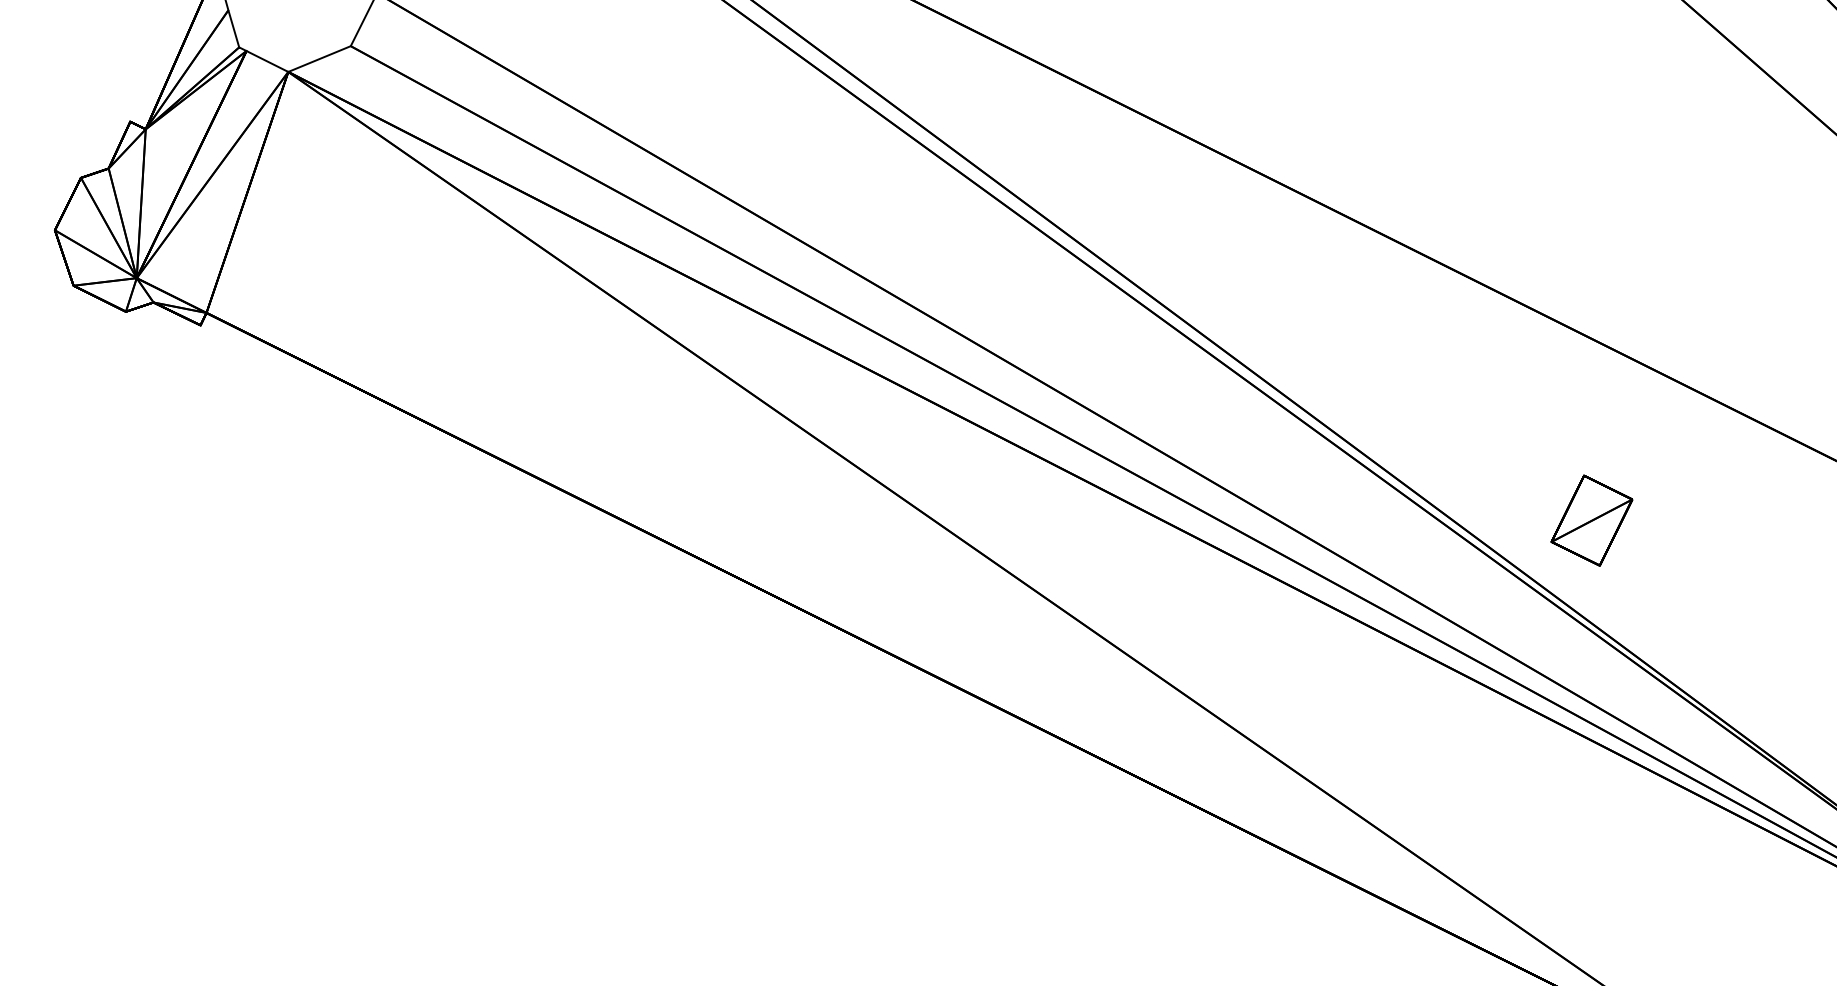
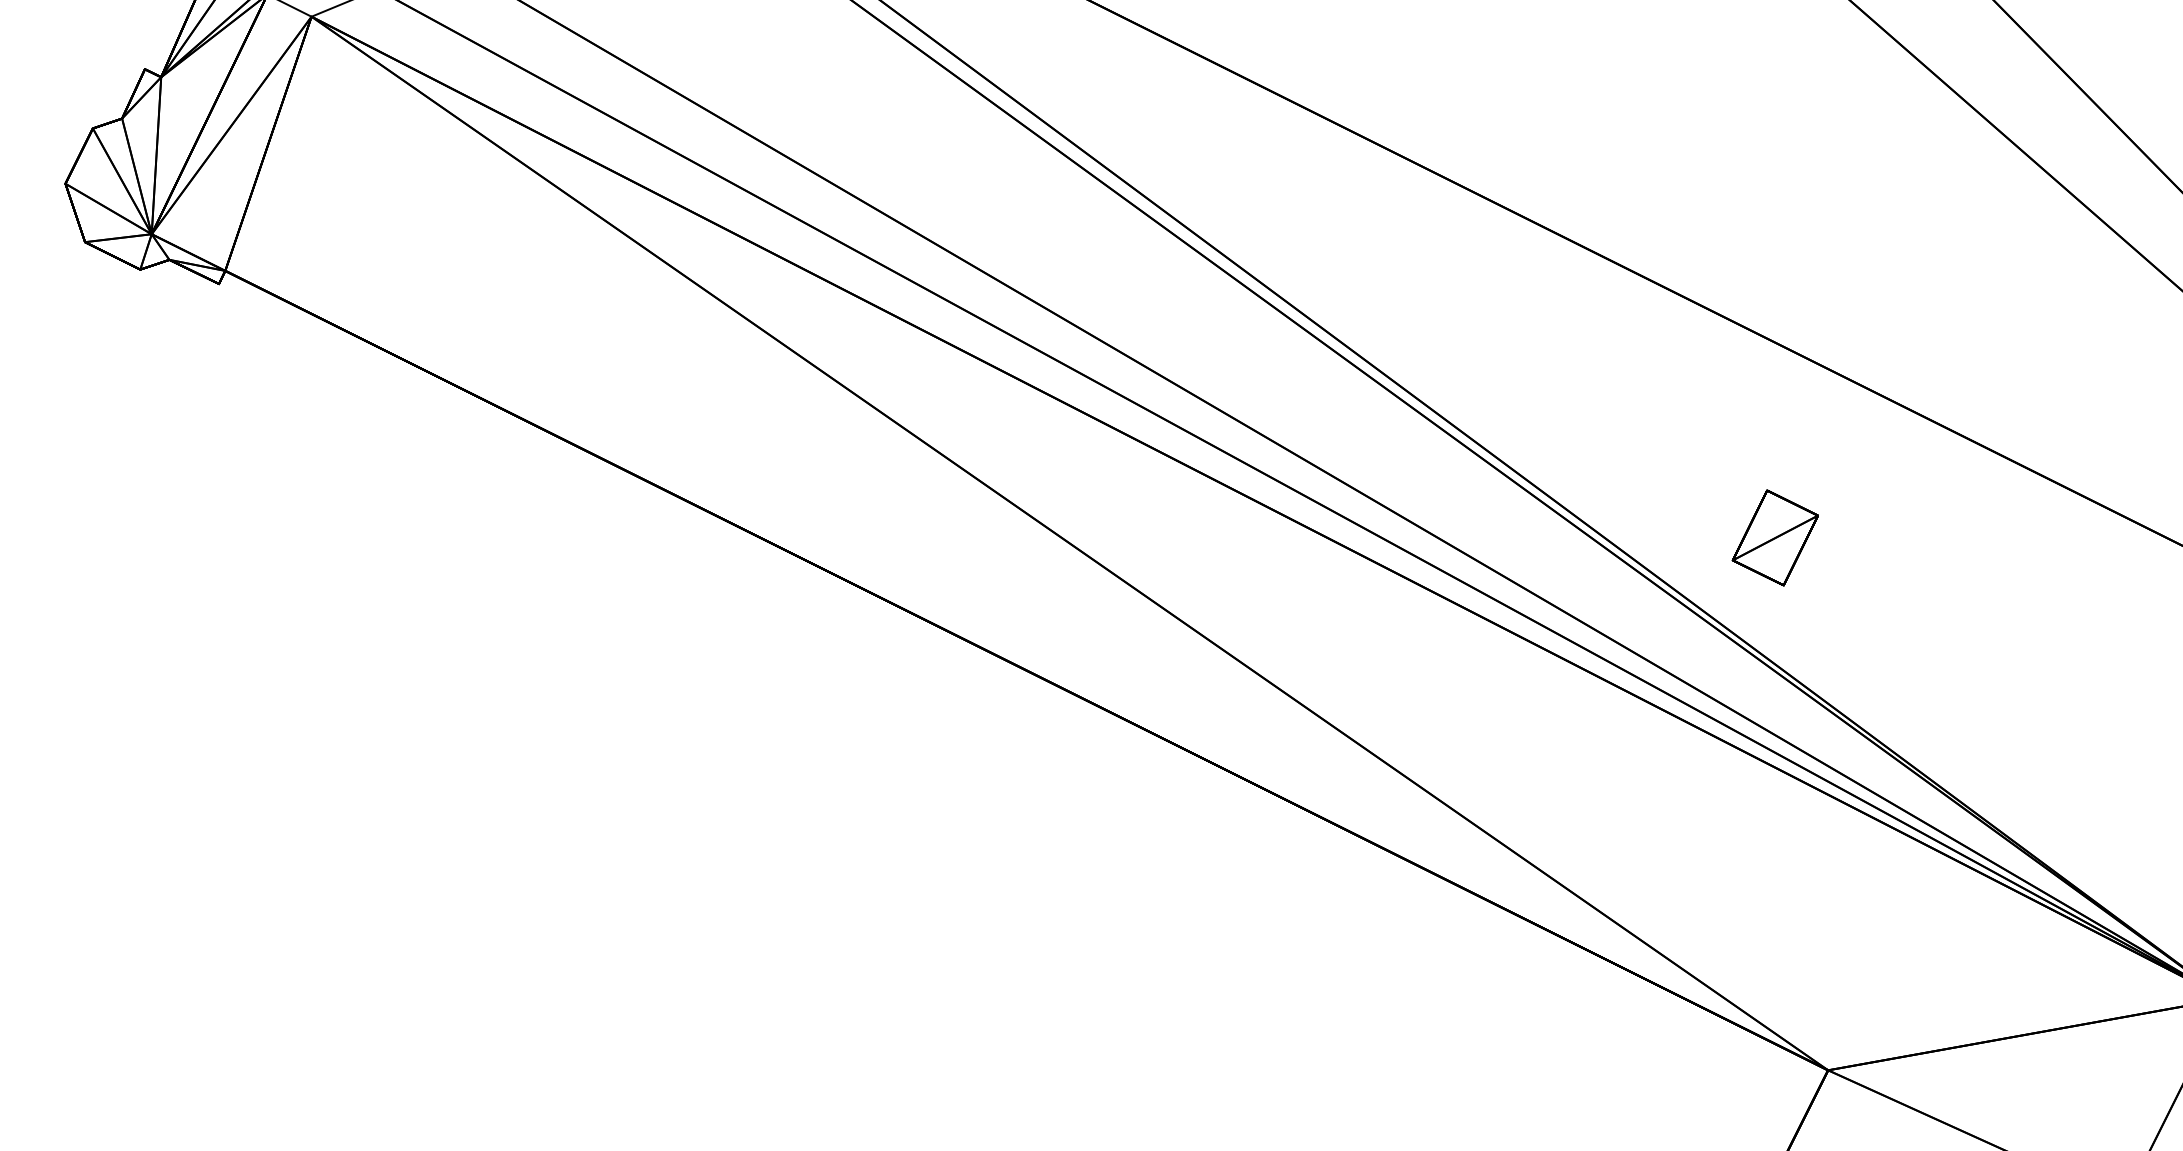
part: (1591, 520) -> (1774, 537), moved

